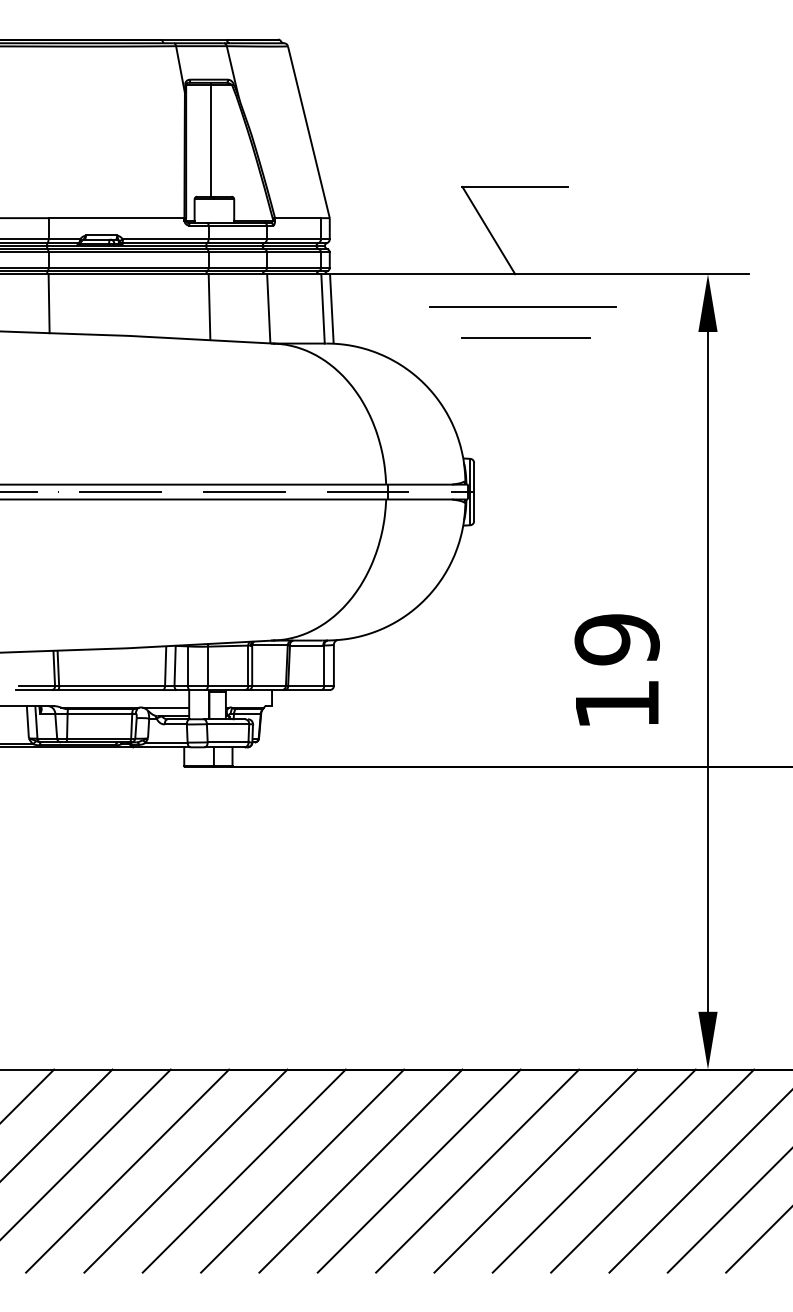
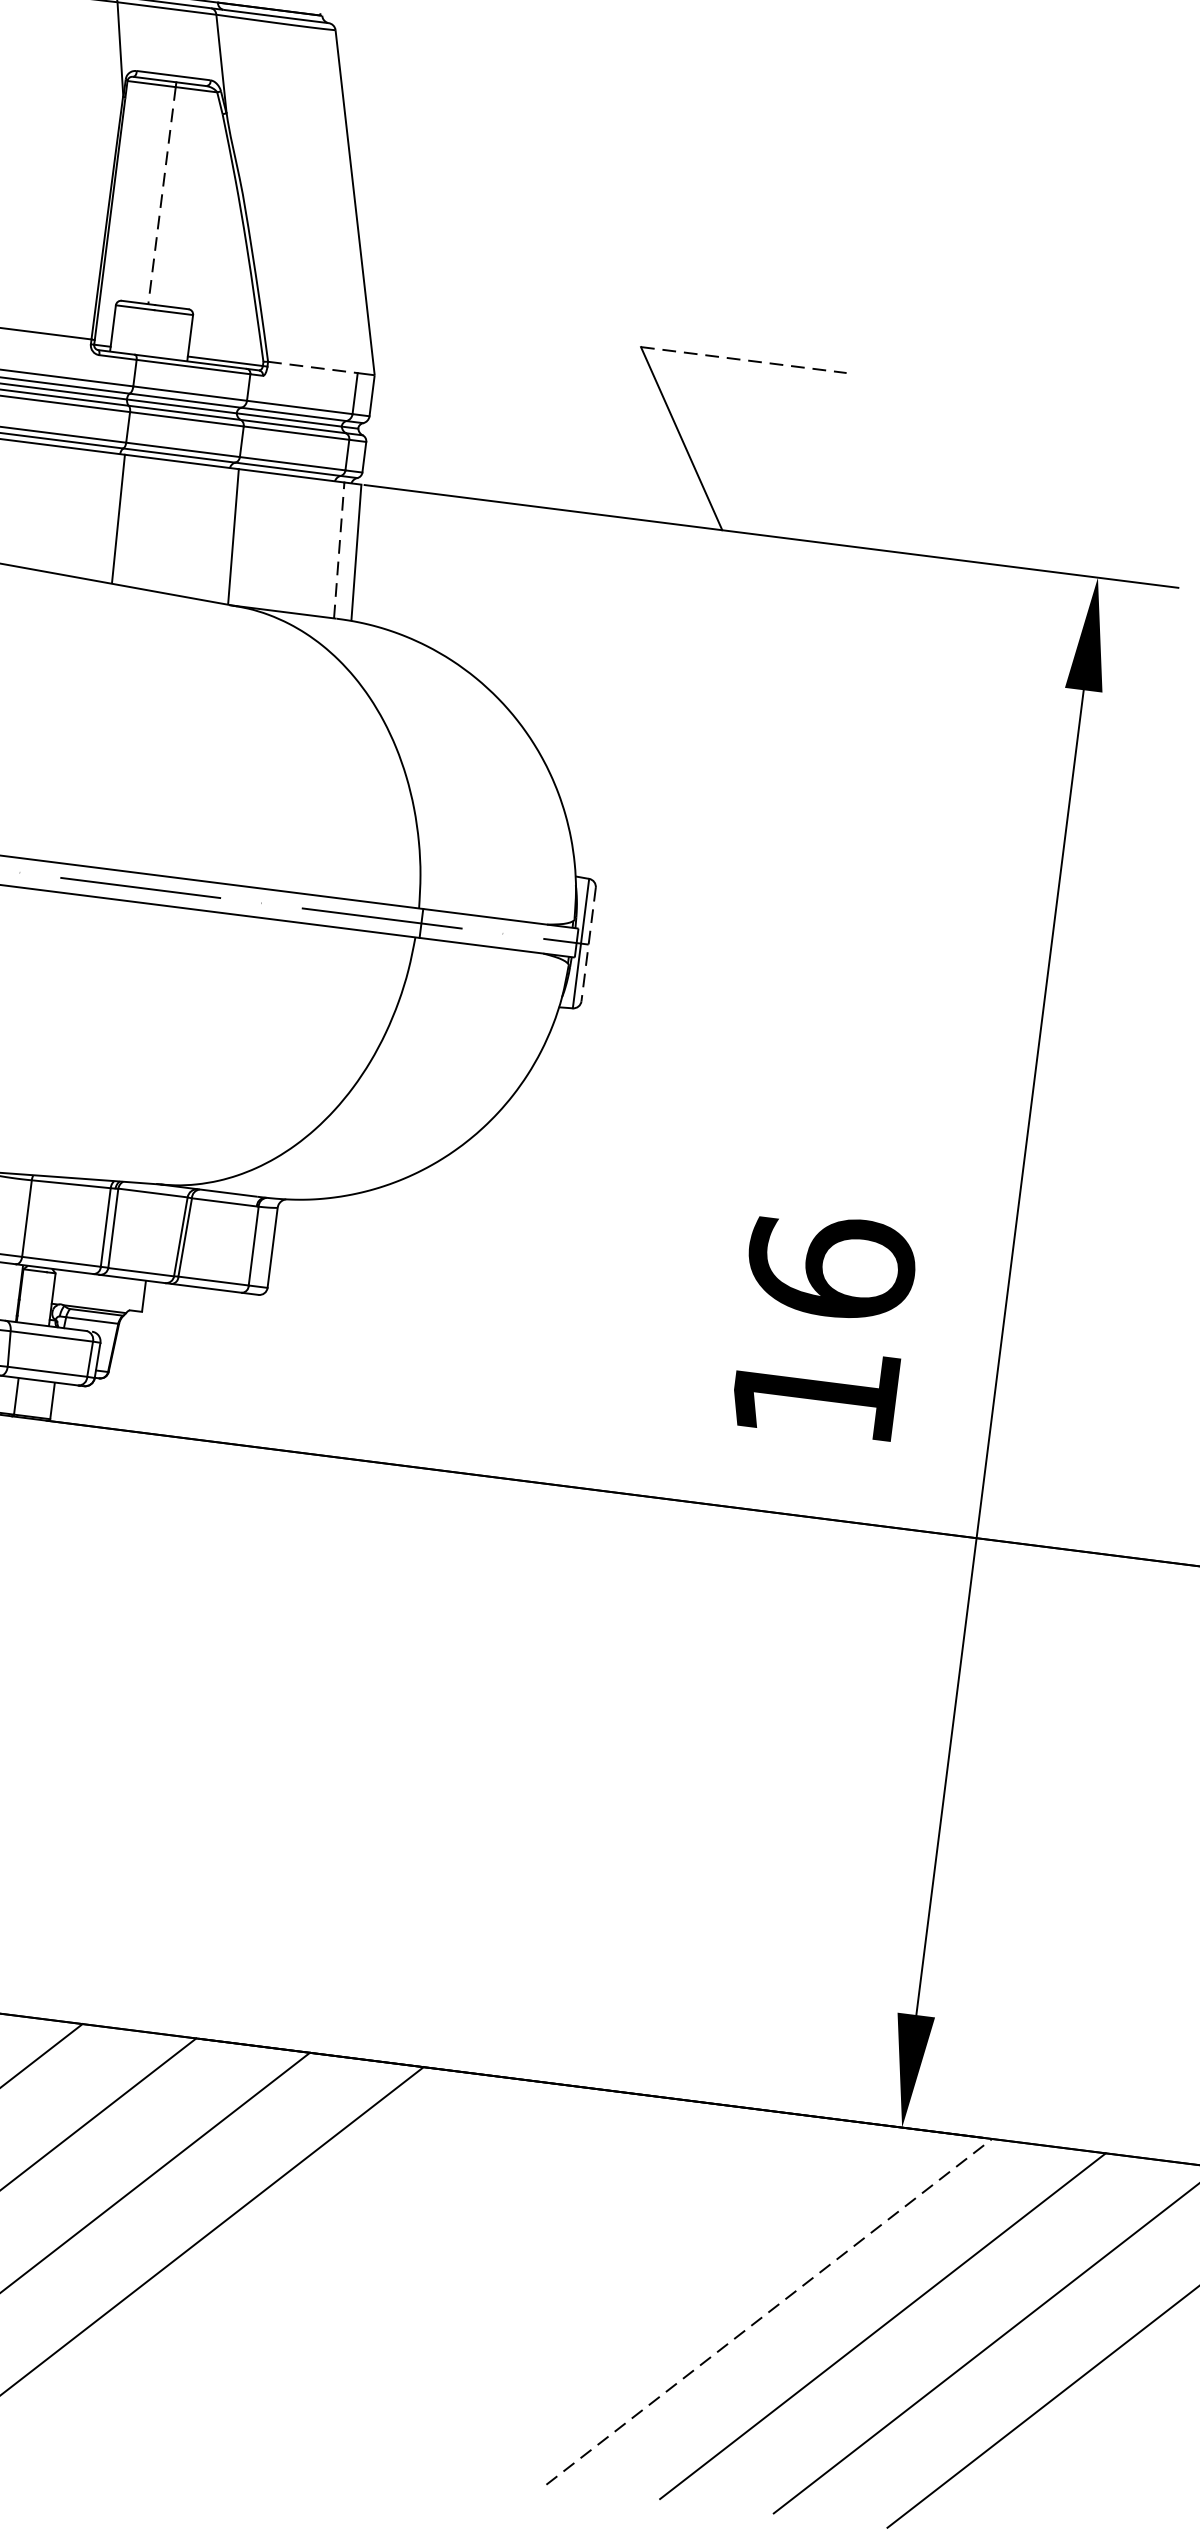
line: (210, 141) -> (161, 196), solid -> dashed
line: (515, 186) -> (744, 359), solid -> dashed
line: (298, 218) -> (313, 368), solid -> dashed
line: (522, 306) -> (728, 594), removed
line: (323, 308) -> (340, 549), solid -> dashed
line: (525, 338) -> (726, 657), removed
line: (474, 492) -> (589, 945), solid -> dashed
text: (616, 639) -> (829, 1266), 19 -> 16
line: (418, 1170) -> (313, 2253), removed
line: (477, 1170) -> (428, 2267), removed
line: (535, 1170) -> (541, 2281), removed
line: (593, 1170) -> (654, 2296), removed
line: (652, 1171) -> (768, 2312), solid -> dashed

